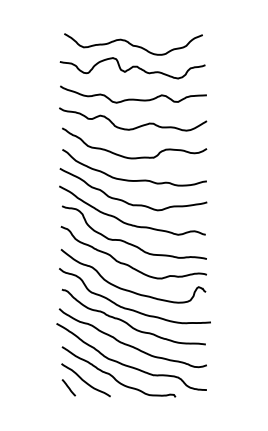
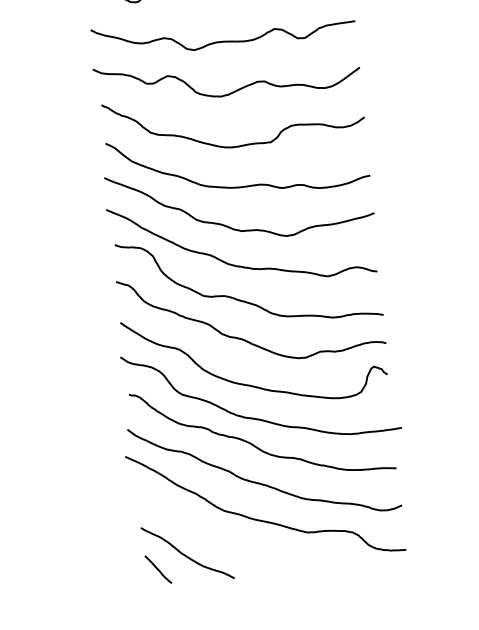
curve: (113, 376) -> (236, 541), removed

